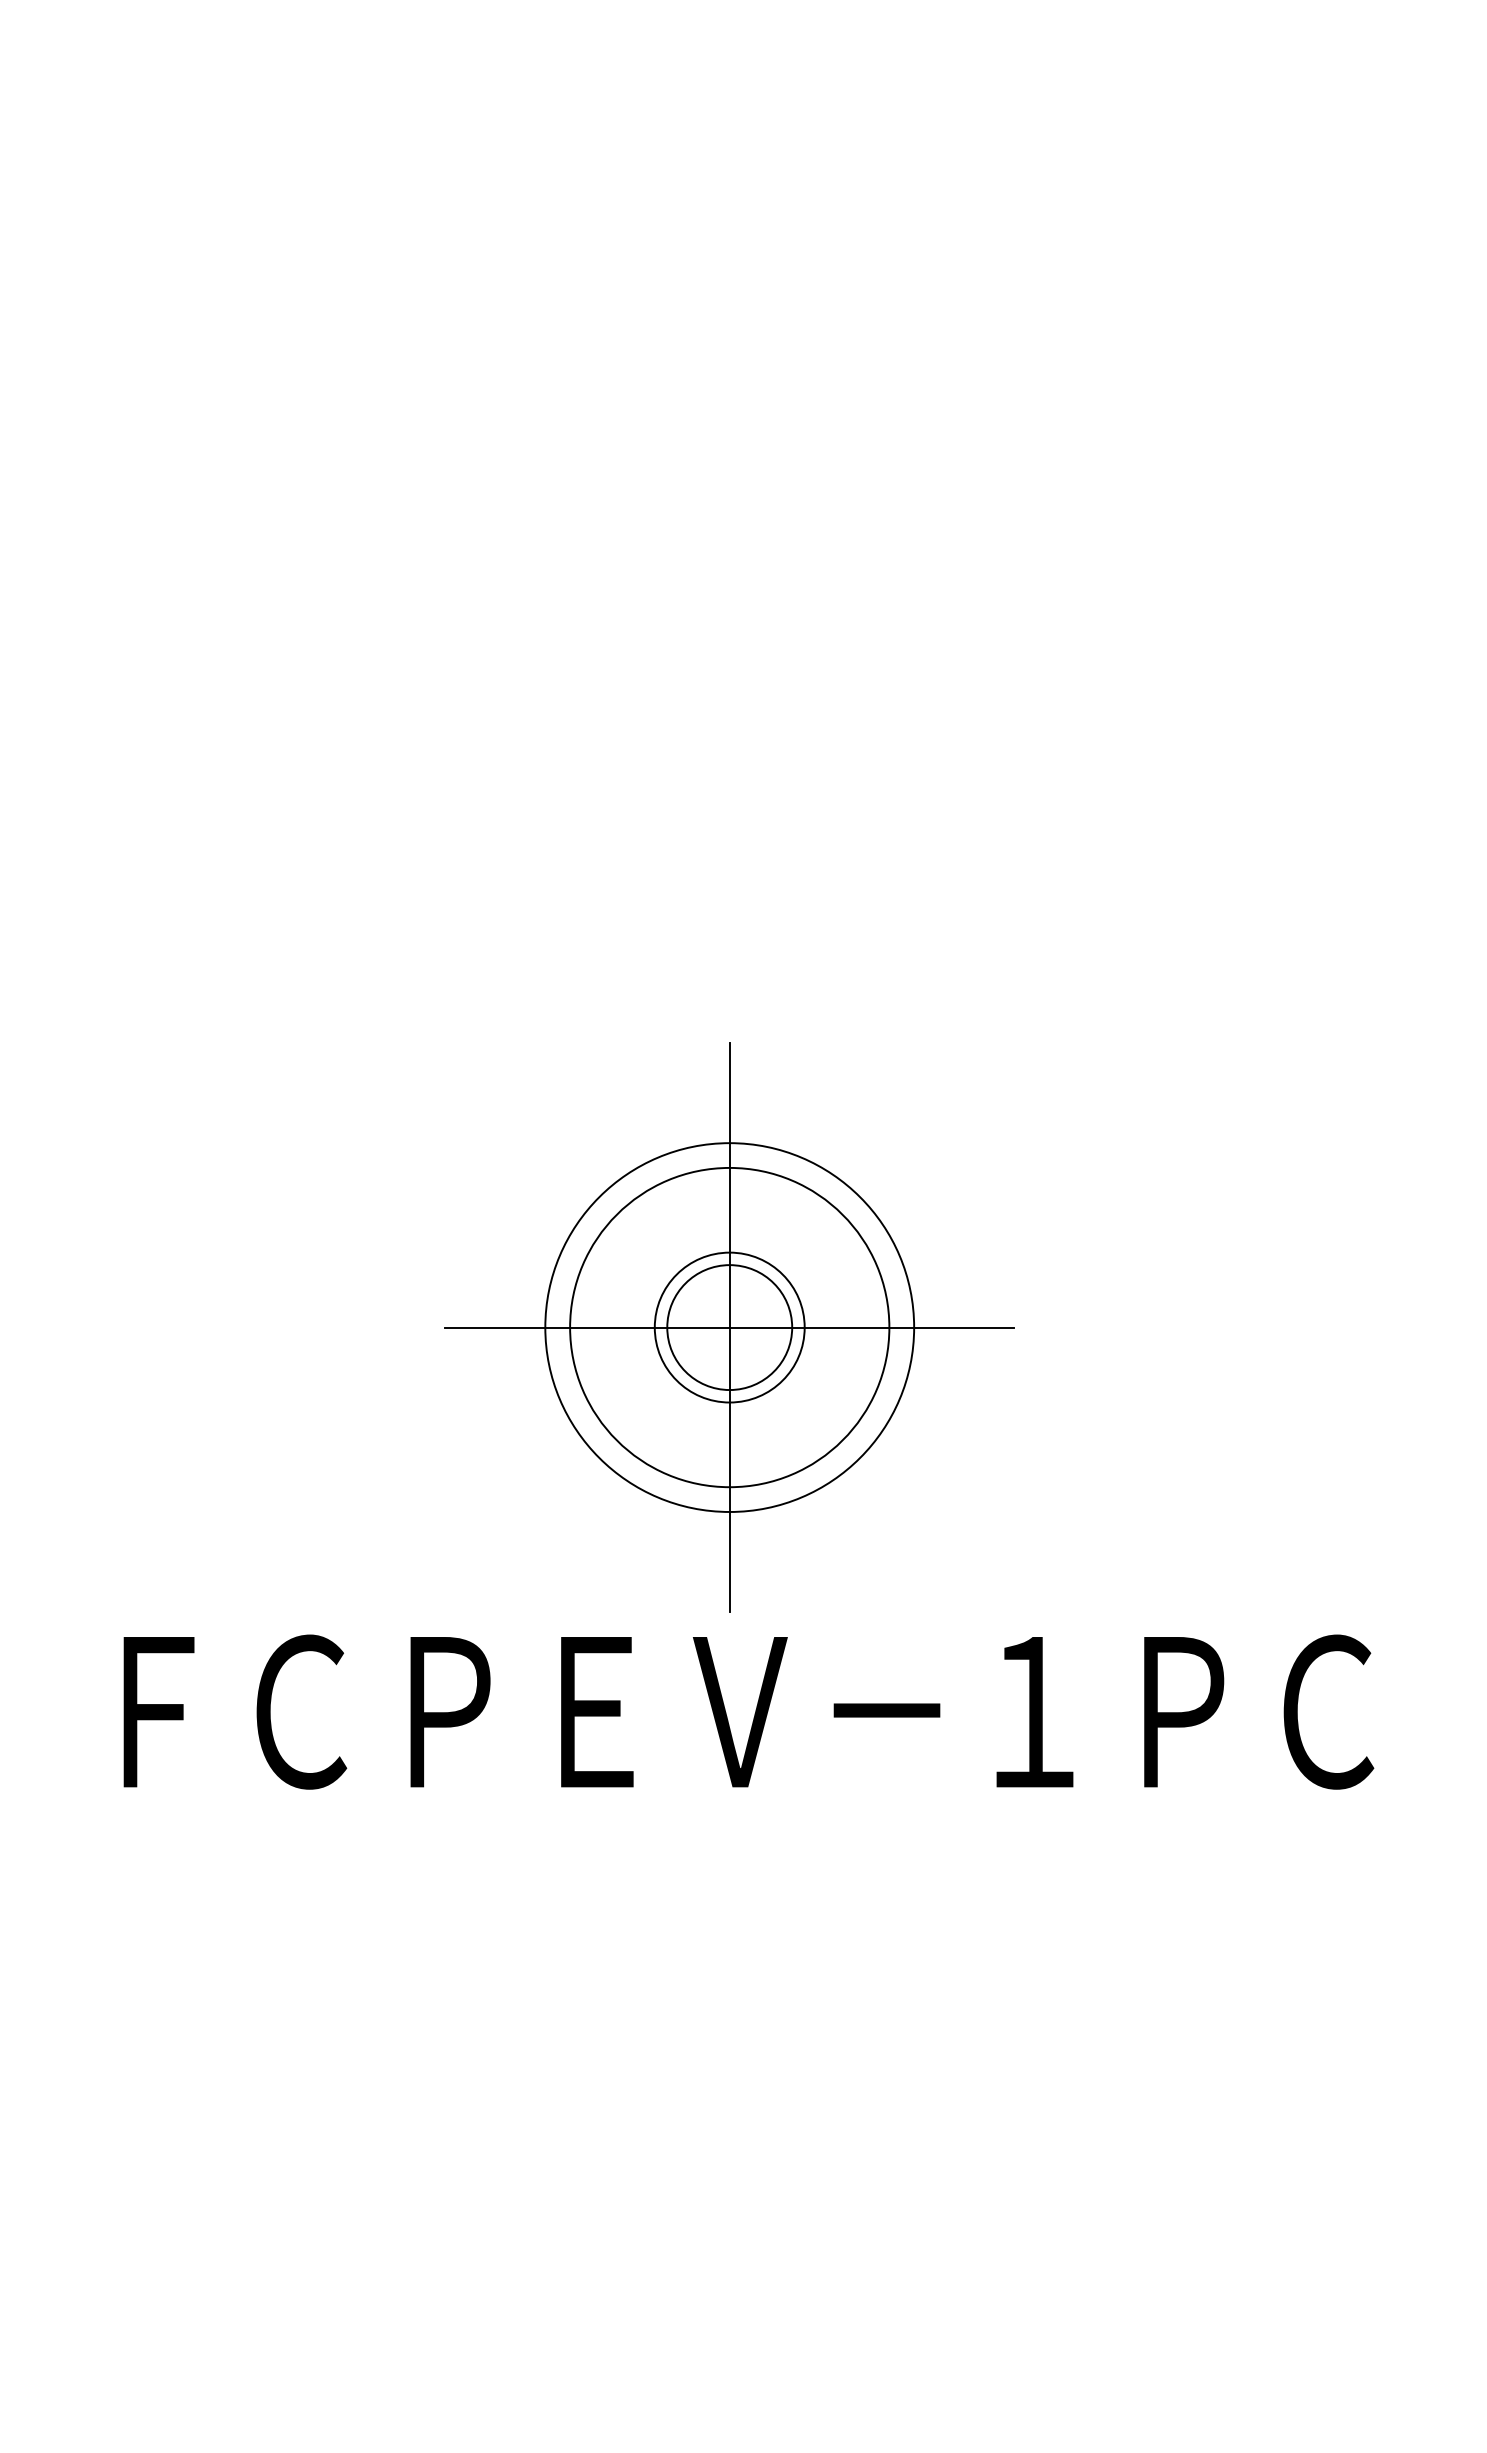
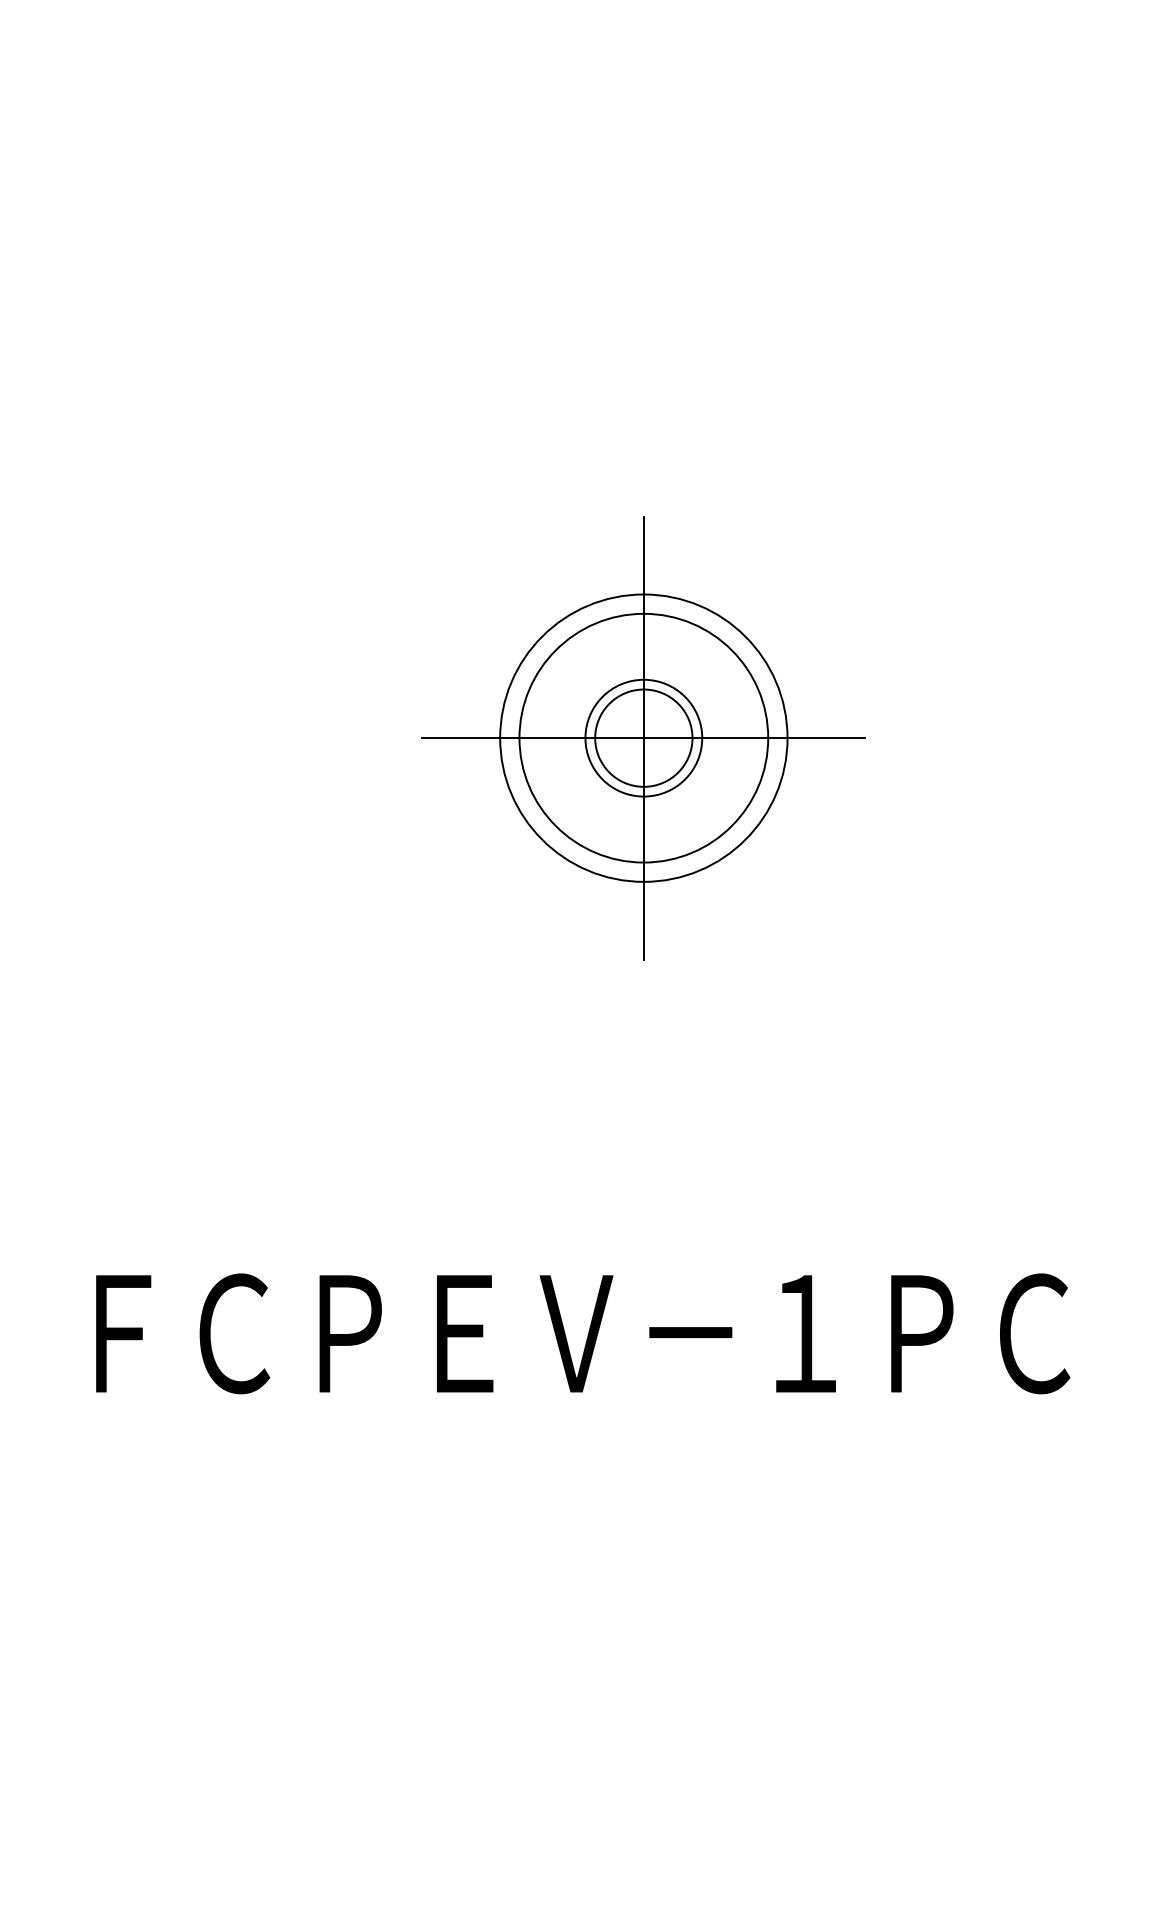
part: (729, 1327) -> (643, 738), moved

